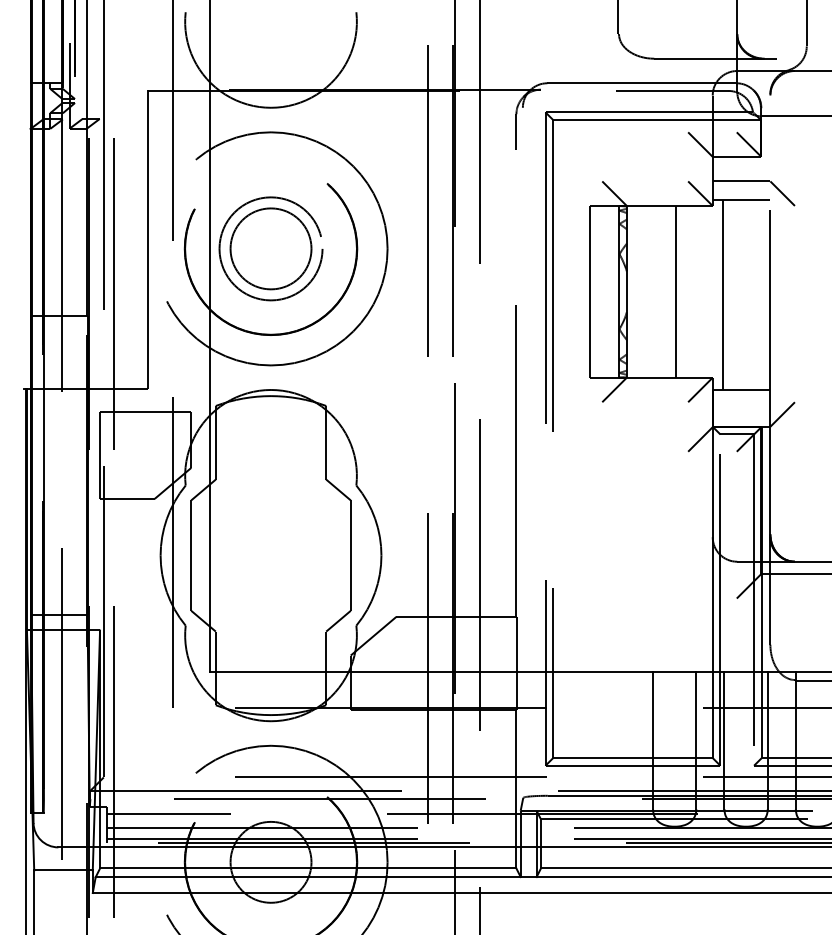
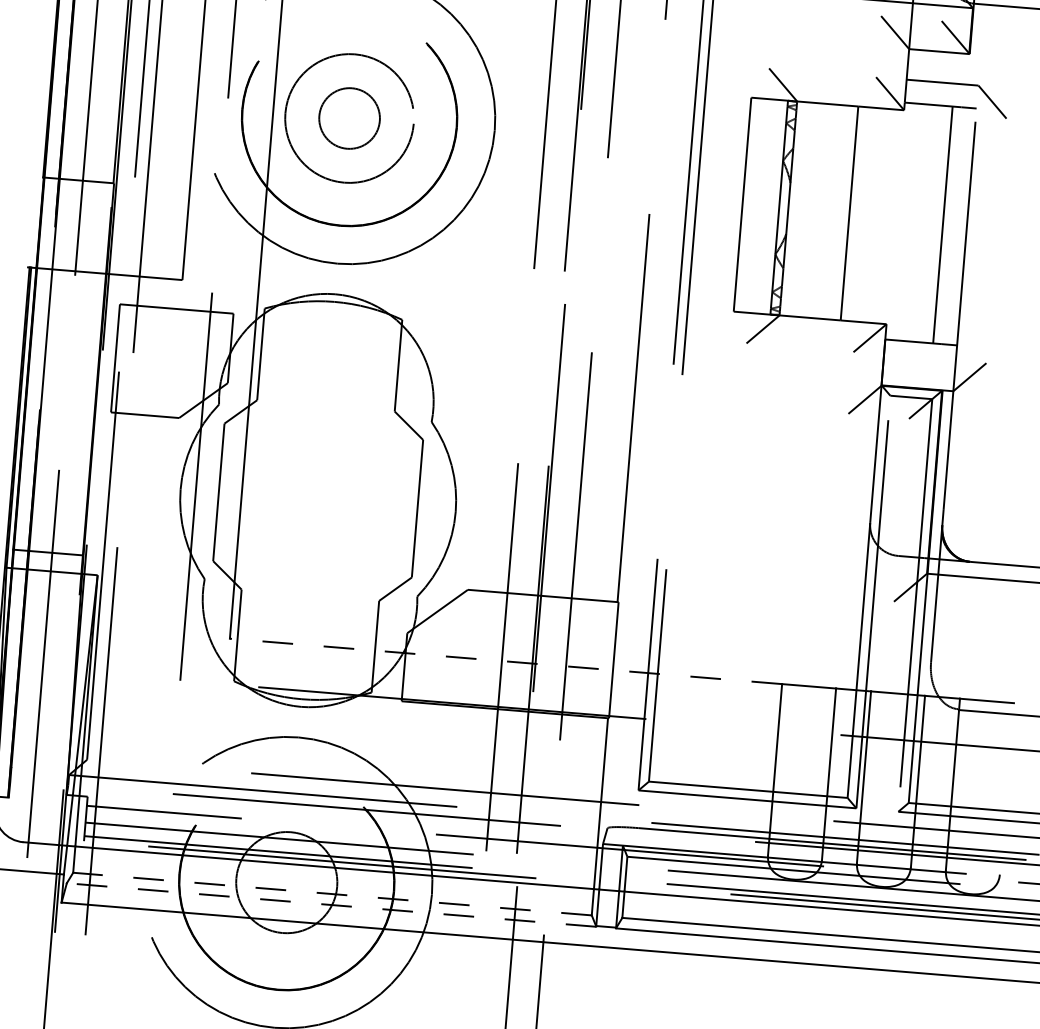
circle: (270, 248) -> (348, 117), size x0.6
line: (723, 294) -> (943, 224), moved
line: (431, 671) -> (506, 661), solid -> dashed
line: (307, 868) -> (331, 894), solid -> dashed
line: (308, 877) -> (331, 905), solid -> dashed

